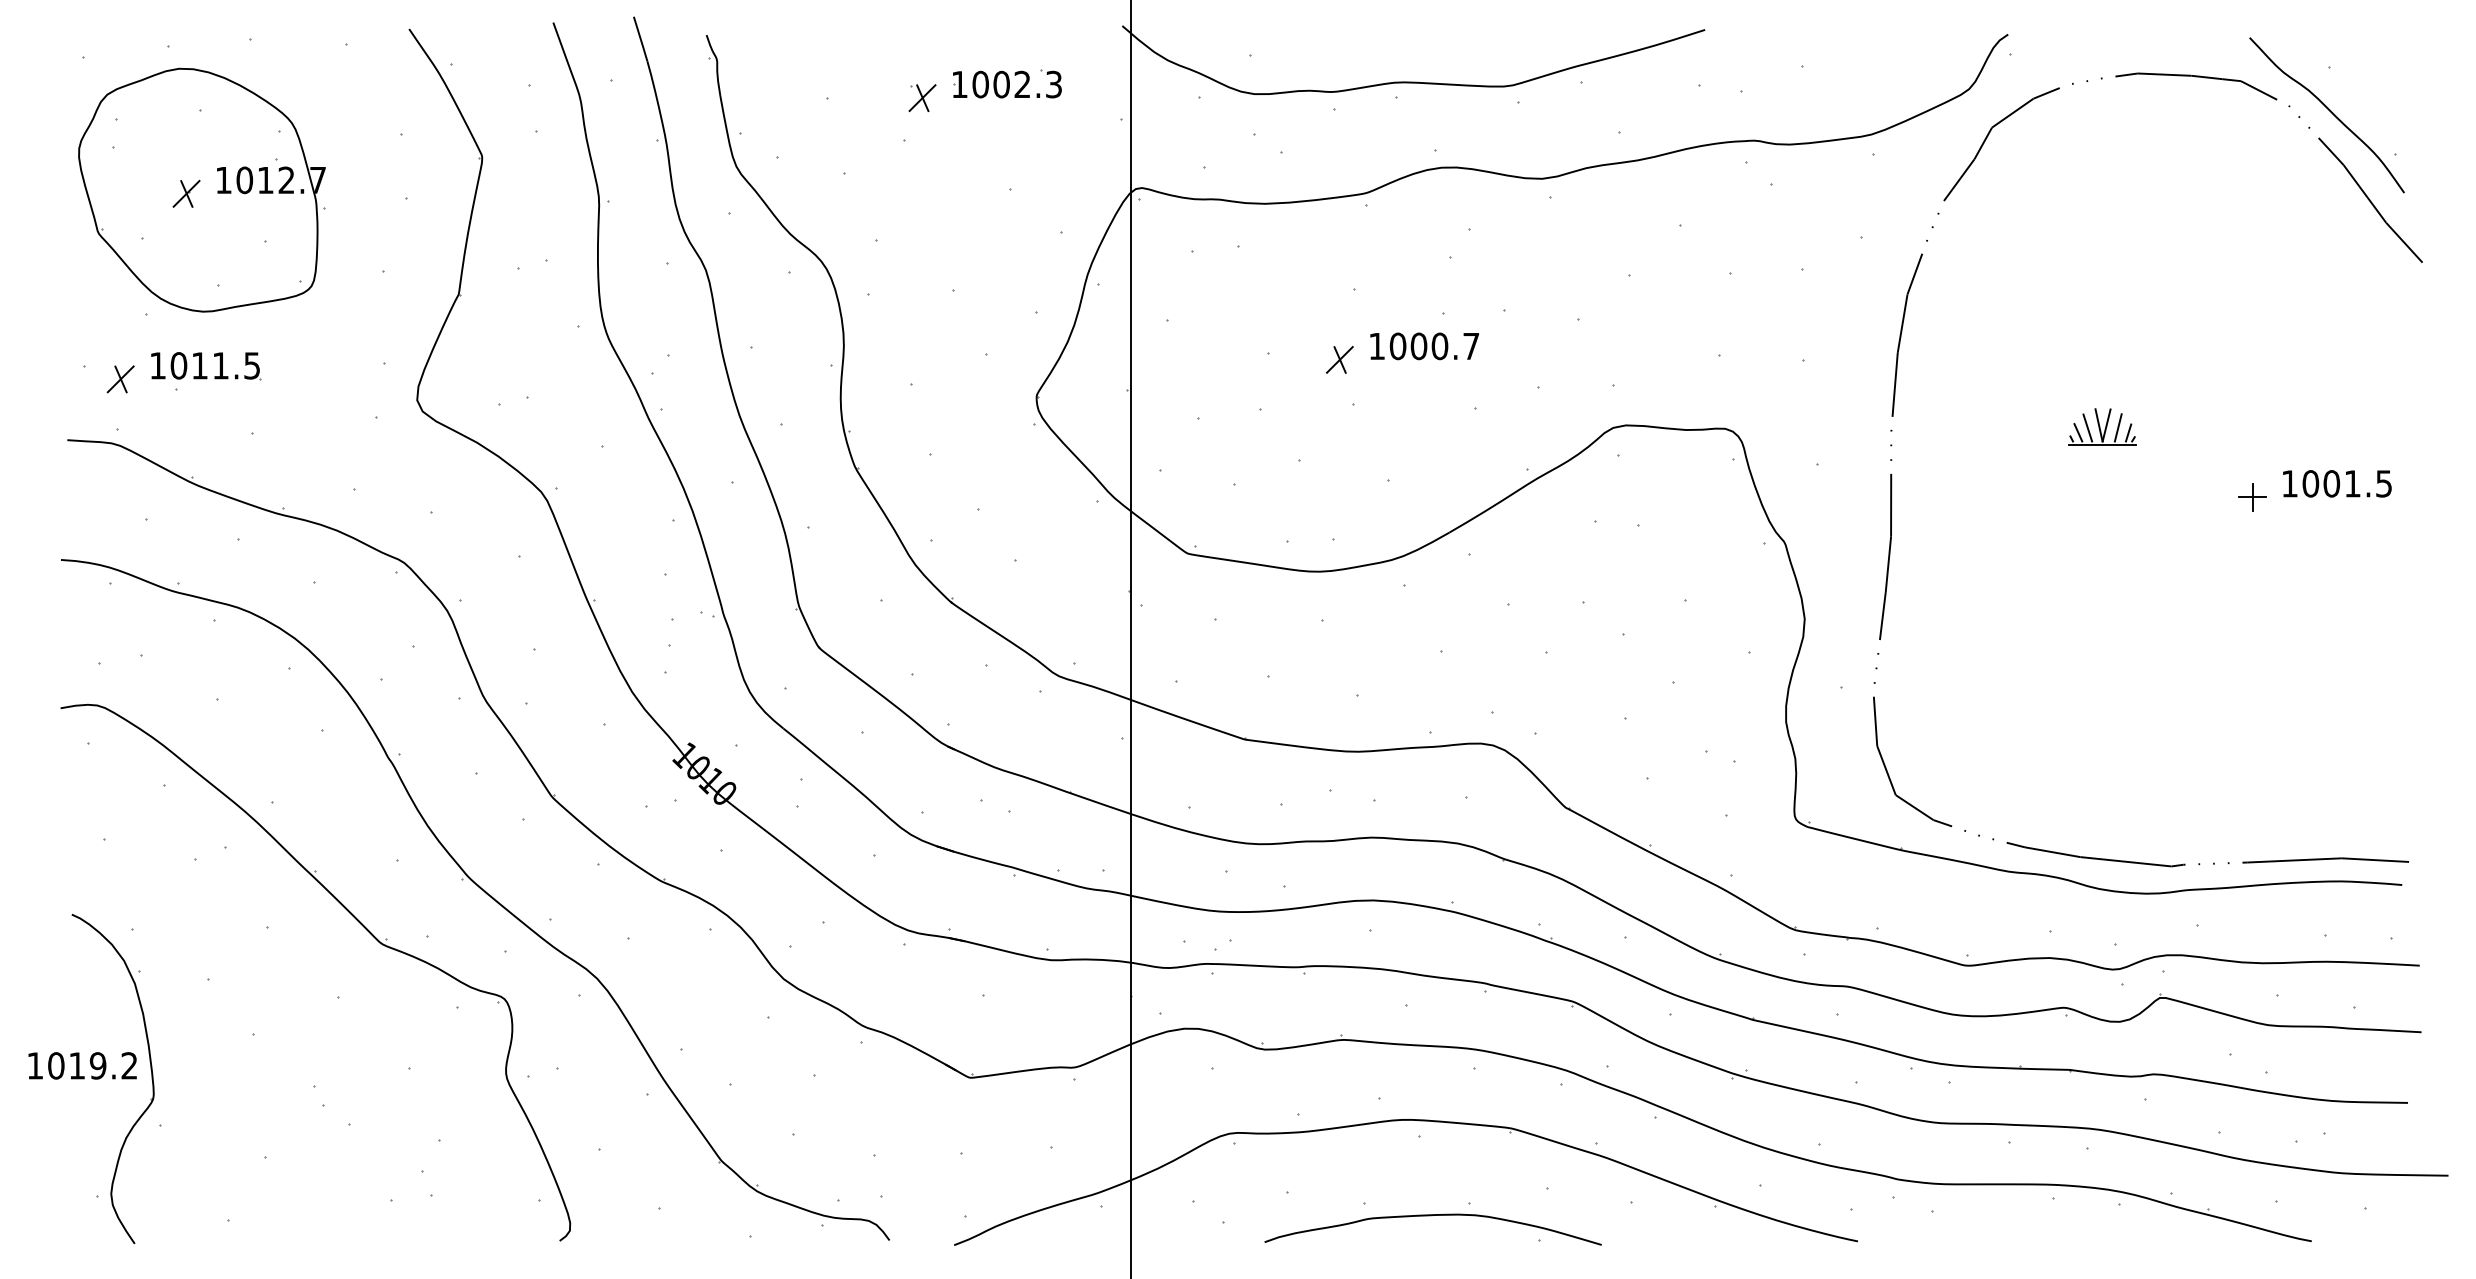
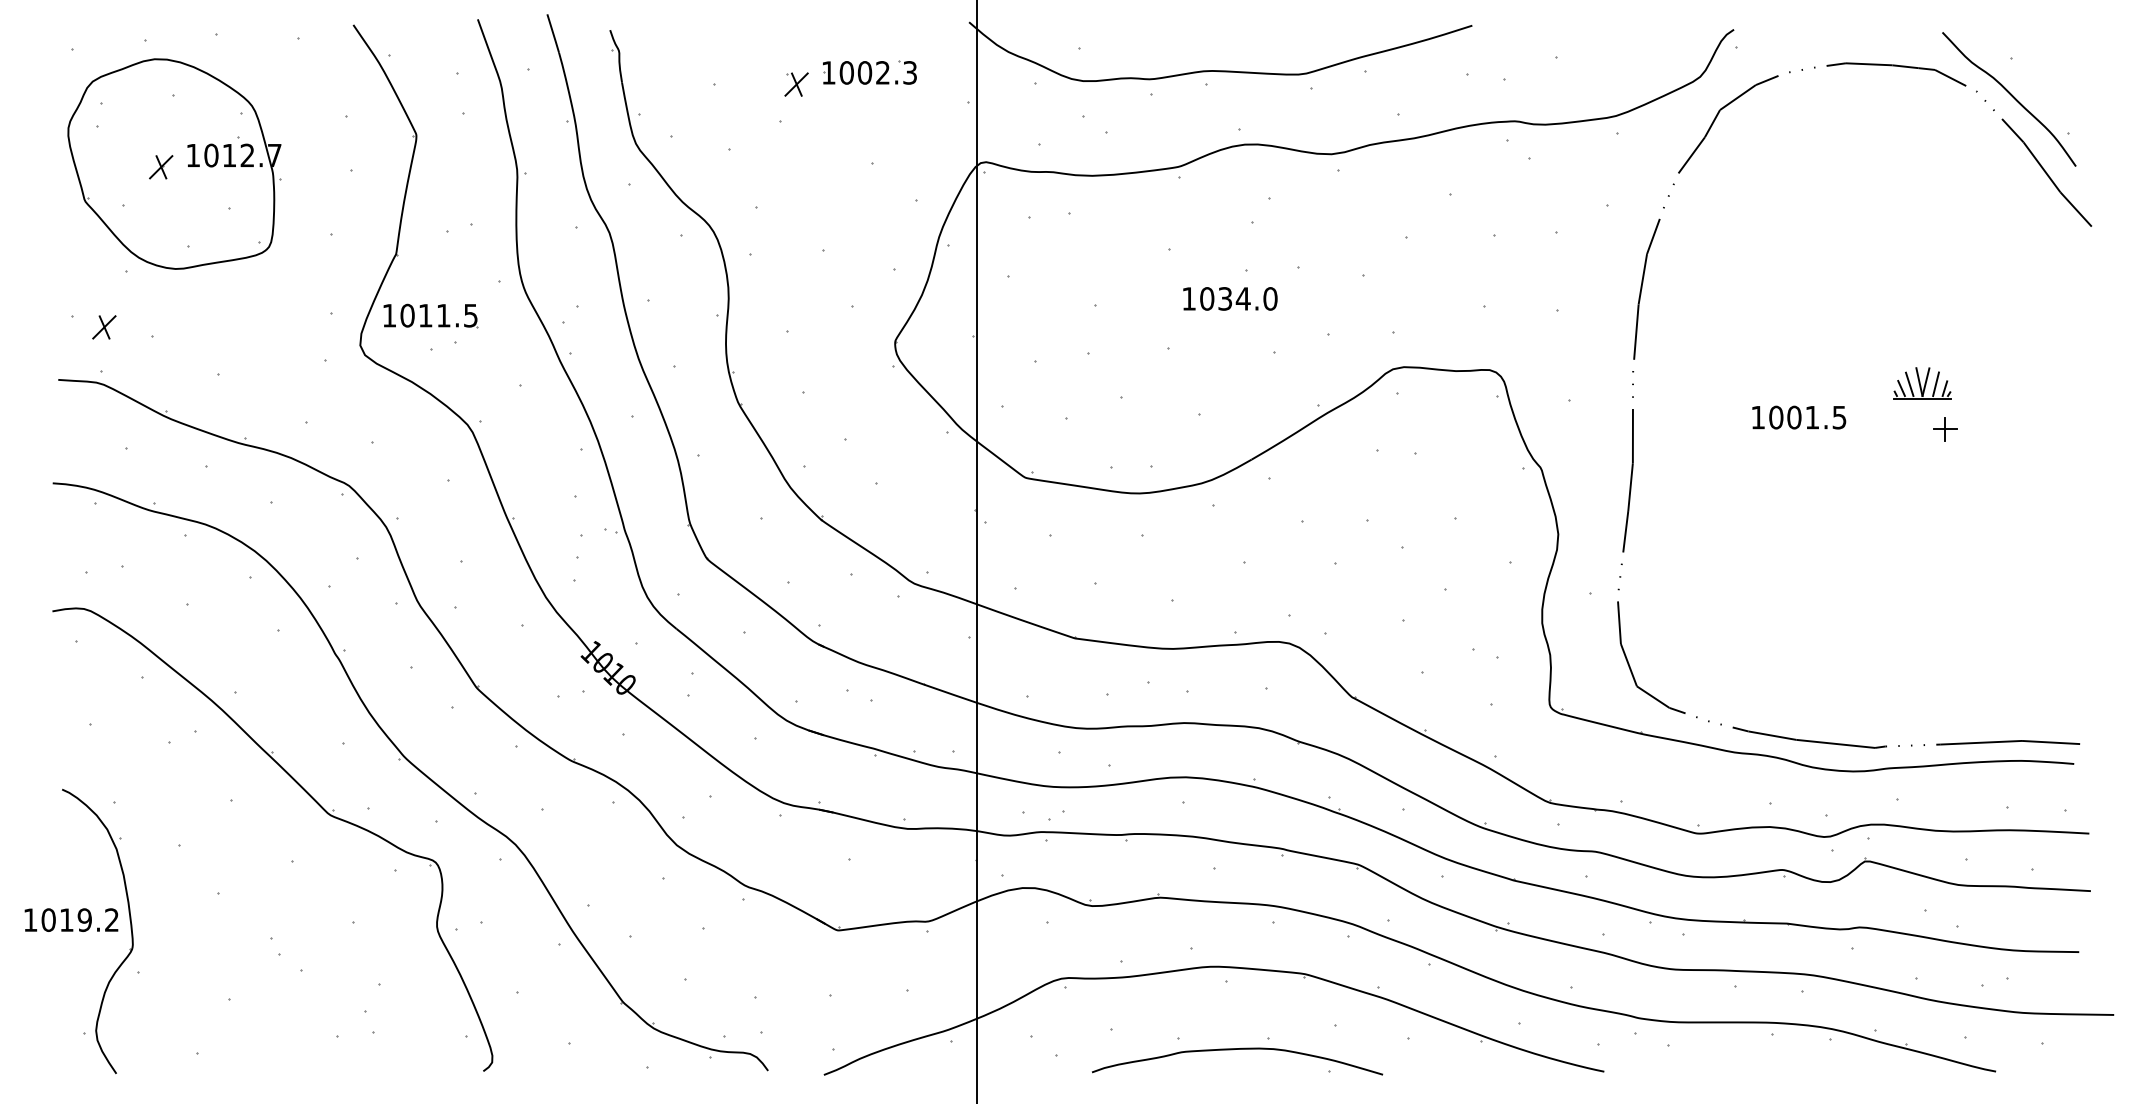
text: (1444, 345) -> (1247, 298), 1000.7 -> 1034.0
part: (1339, 359) -> (1156, 310), removed
part: (205, 365) -> (430, 315), moved
part: (2102, 426) -> (1922, 383), moved
text: (2337, 483) -> (1799, 417), moved

